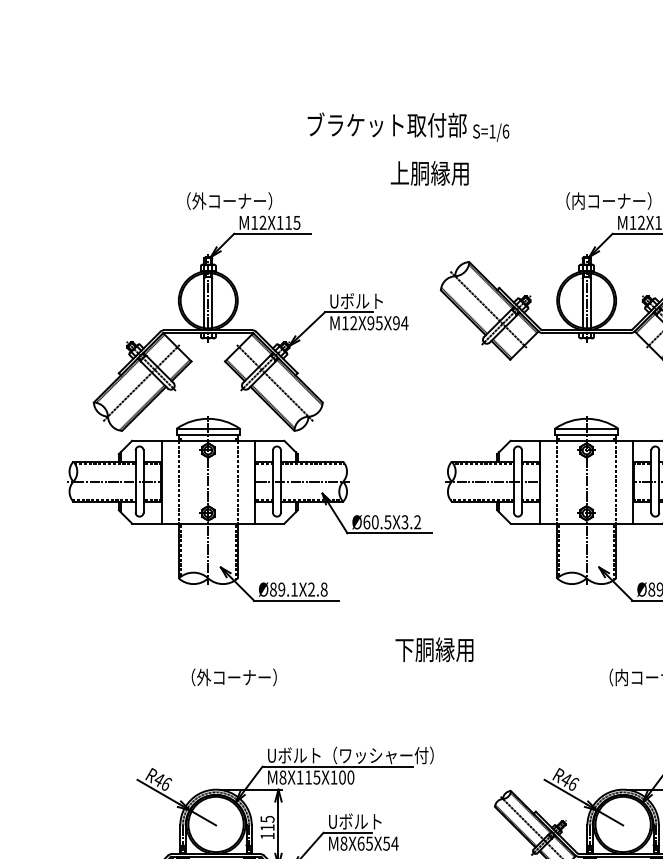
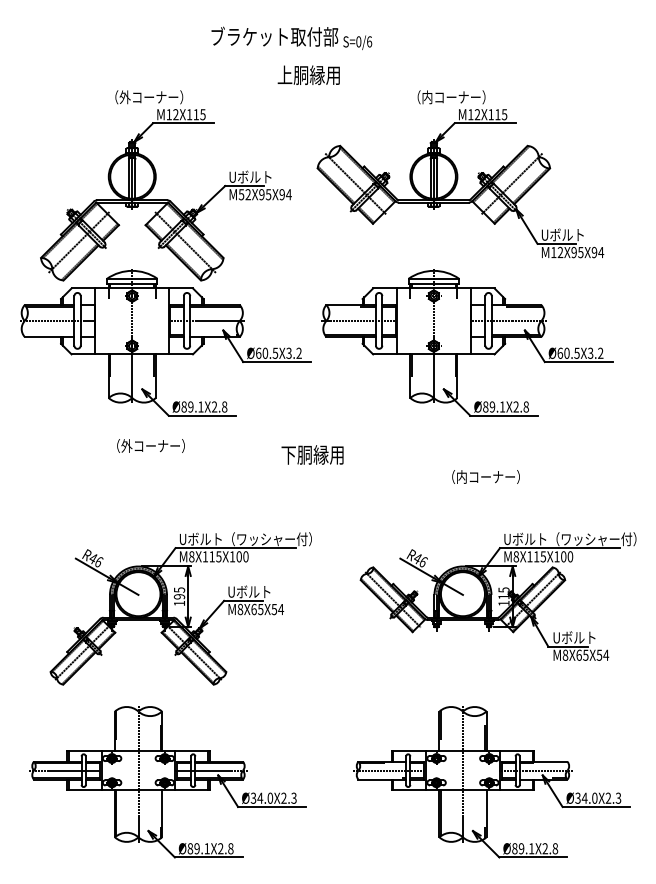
text: (492, 131) -> (358, 41), S=1/6 -> S=0/6
text: (345, 322) -> (241, 194), M12X95X94 -> M52X95X94
text: (233, 676) -> (150, 445), moved
text: (267, 827) -> (179, 596), 115 -> 195

